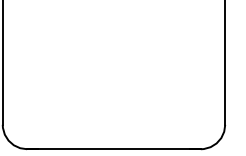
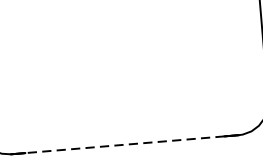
line: (114, 149) -> (125, 145), solid -> dashed

